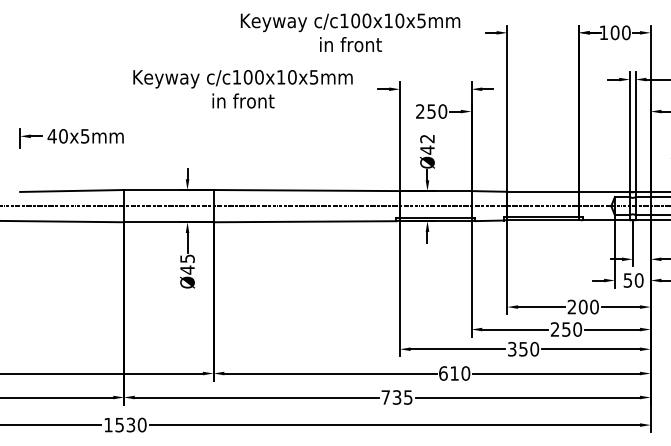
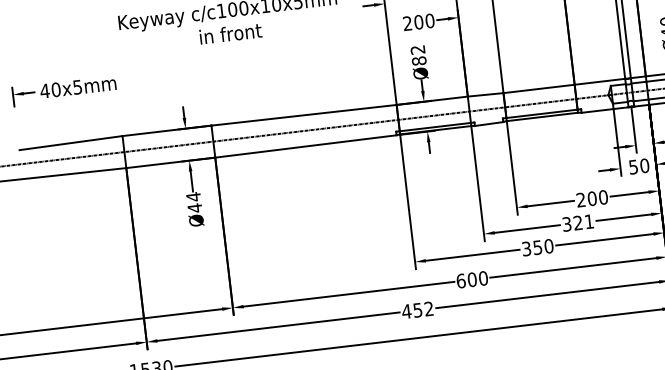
text: (431, 111) -> (418, 22), 250 -> 200
text: (427, 149) -> (419, 60), Ø42 -> Ø82
text: (187, 258) -> (193, 196), Ø45 -> Ø44
text: (566, 329) -> (578, 222), 250 -> 321
text: (454, 373) -> (472, 279), 610 -> 600
text: (396, 397) -> (417, 310), 735 -> 452

